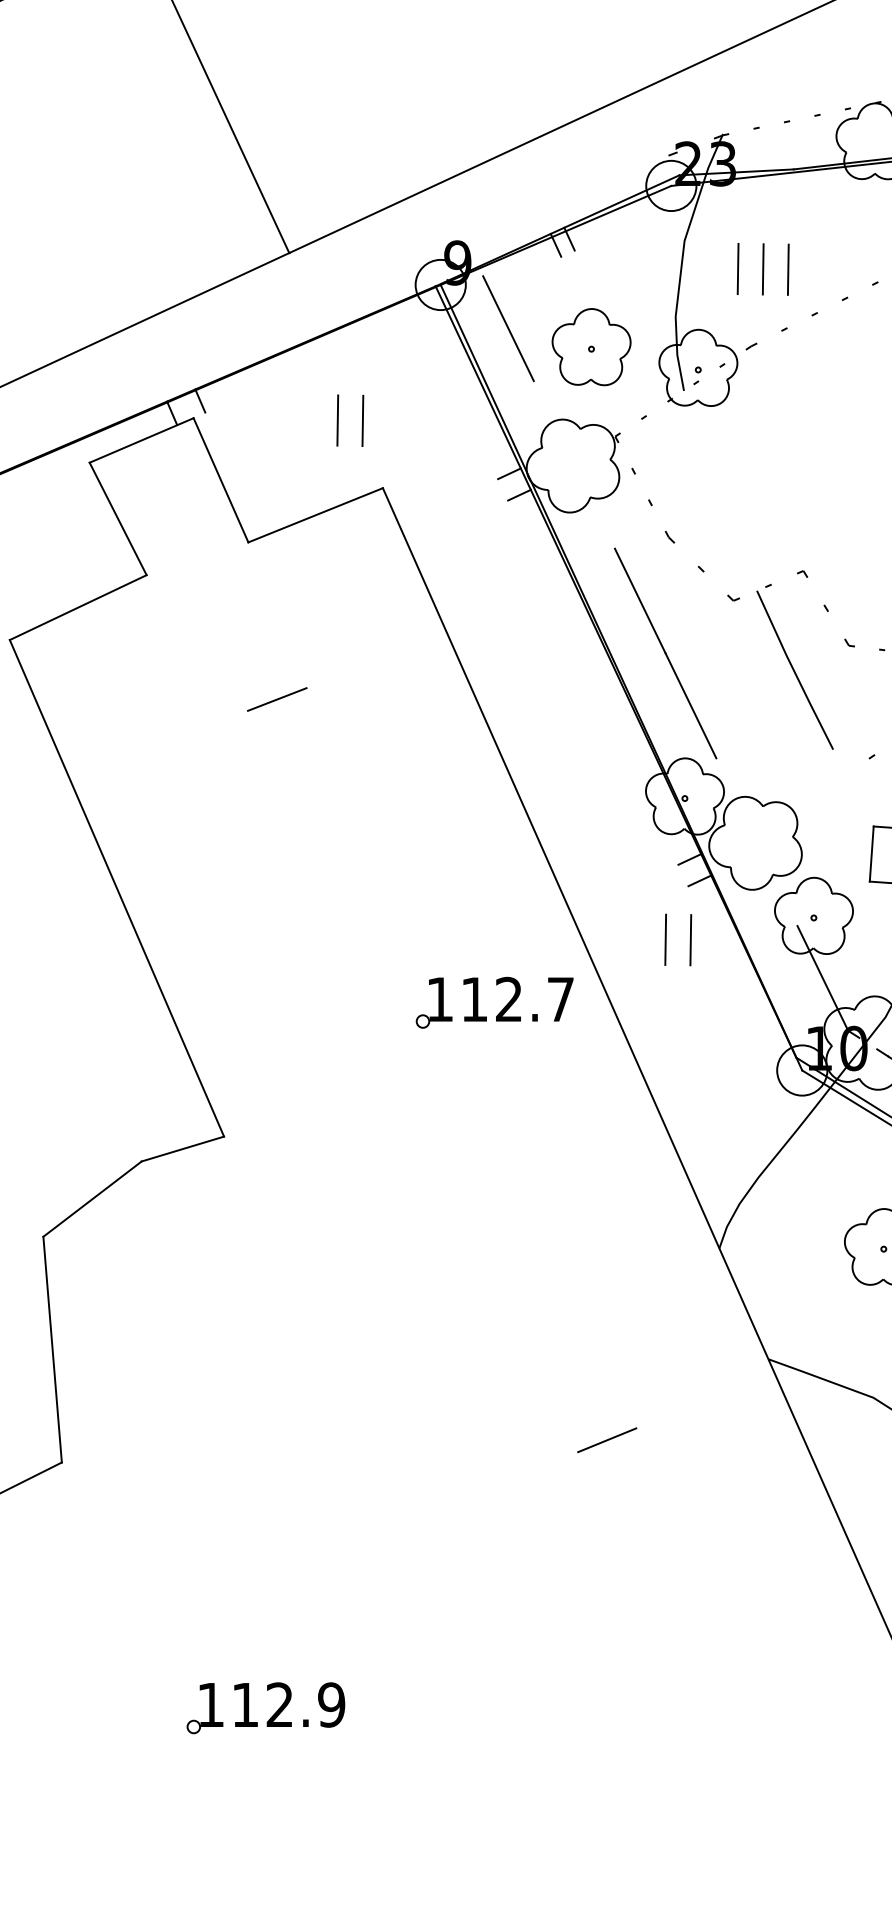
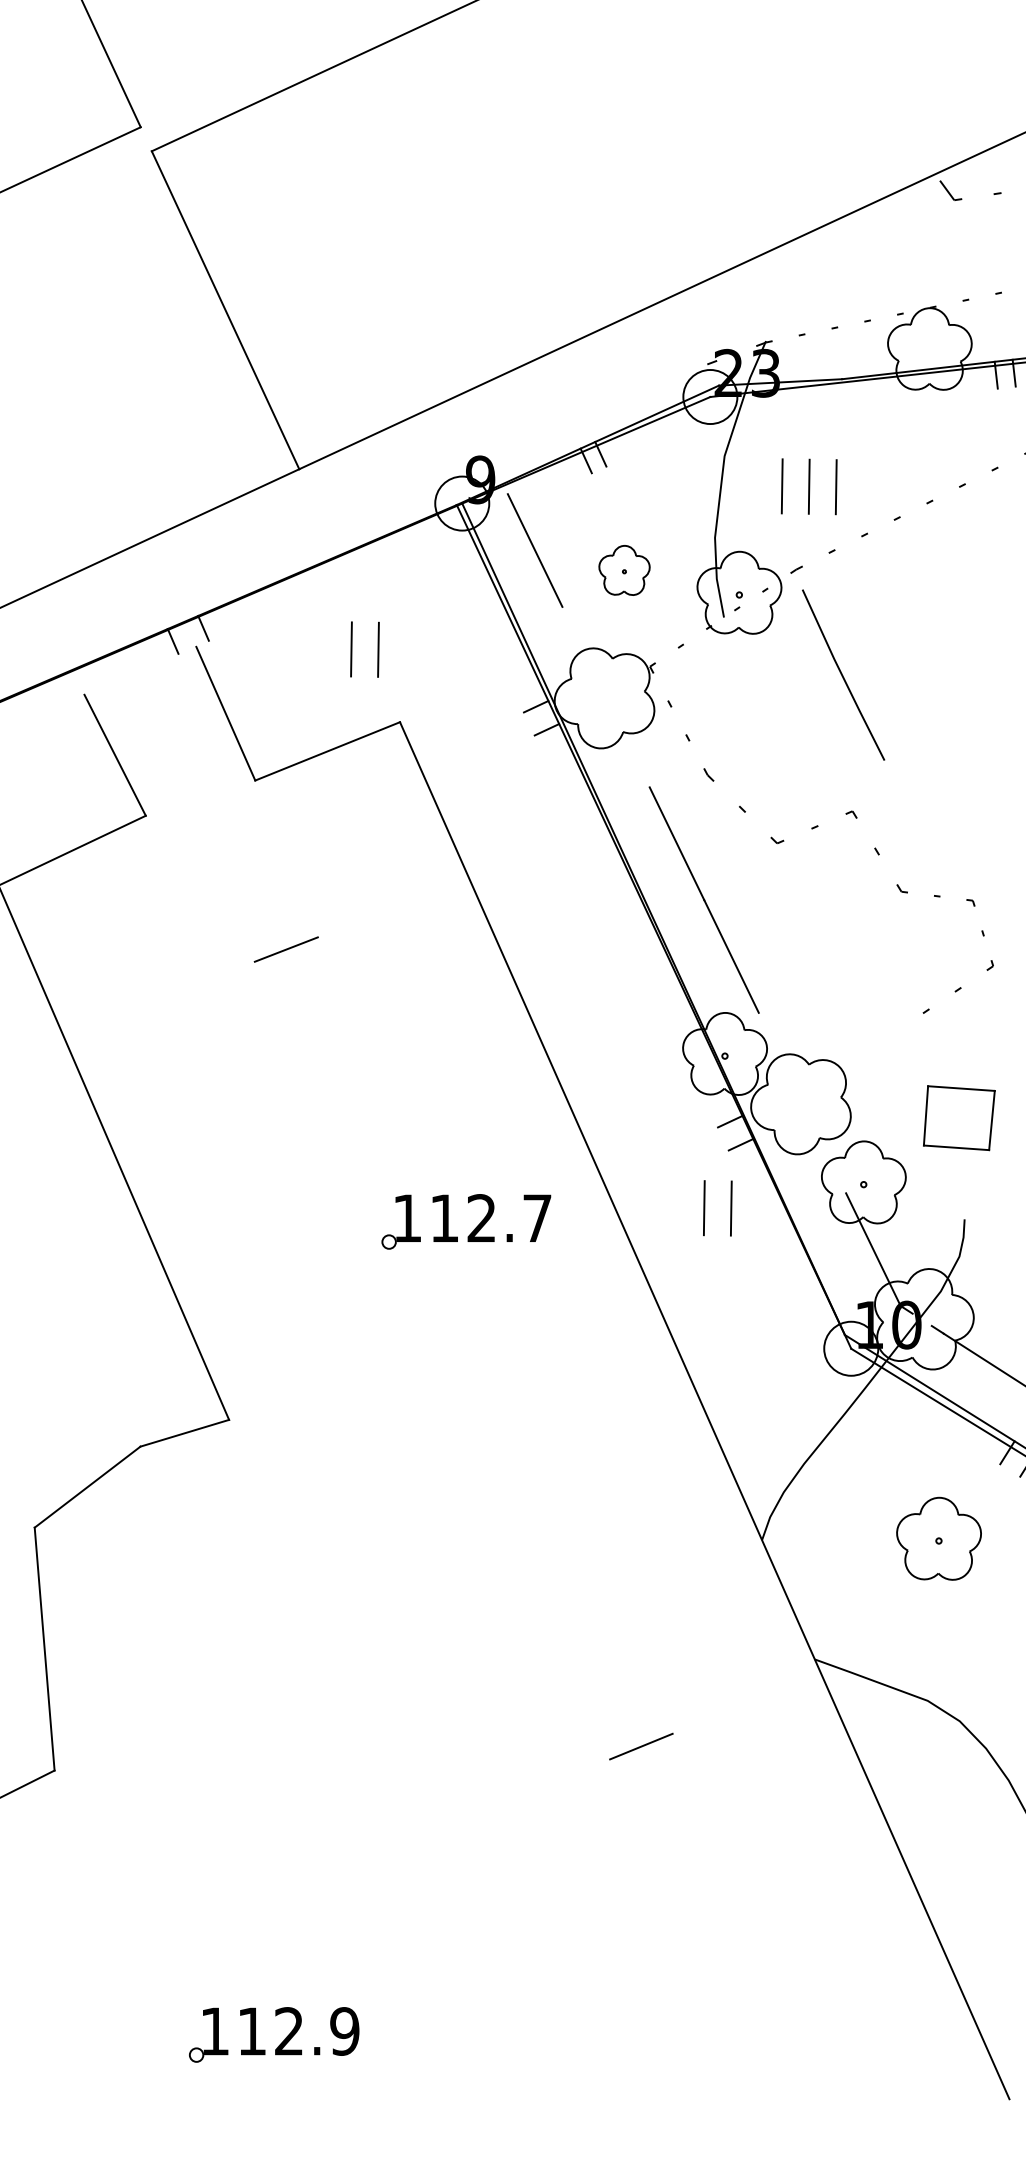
part: (591, 347) -> (624, 570), size x0.6
line: (141, 440) -> (140, 670), removed
line: (794, 669) -> (842, 674), moved
part: (502, 1008) -> (474, 1228), moved

